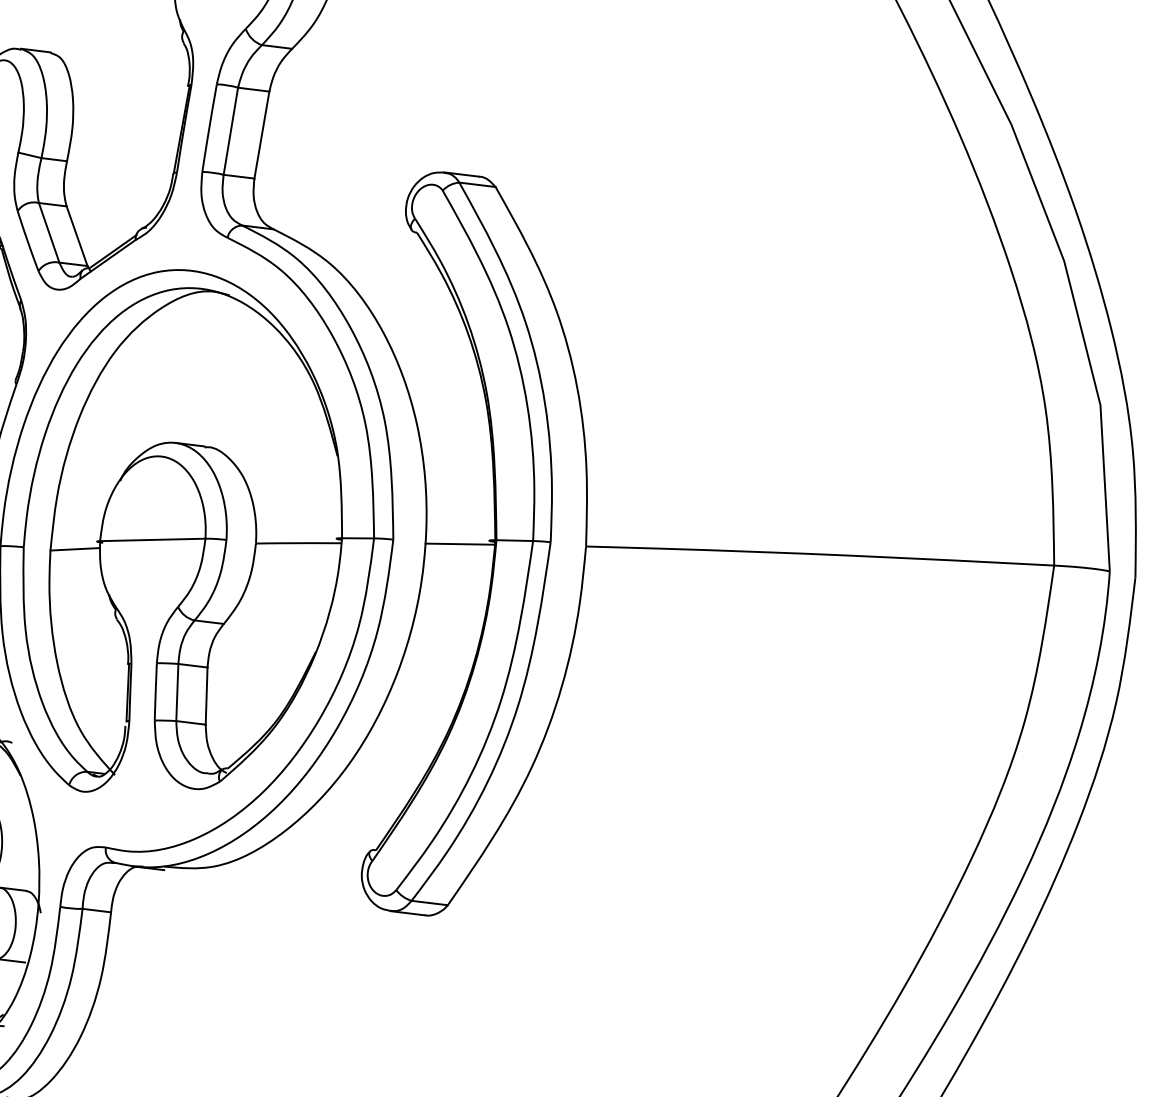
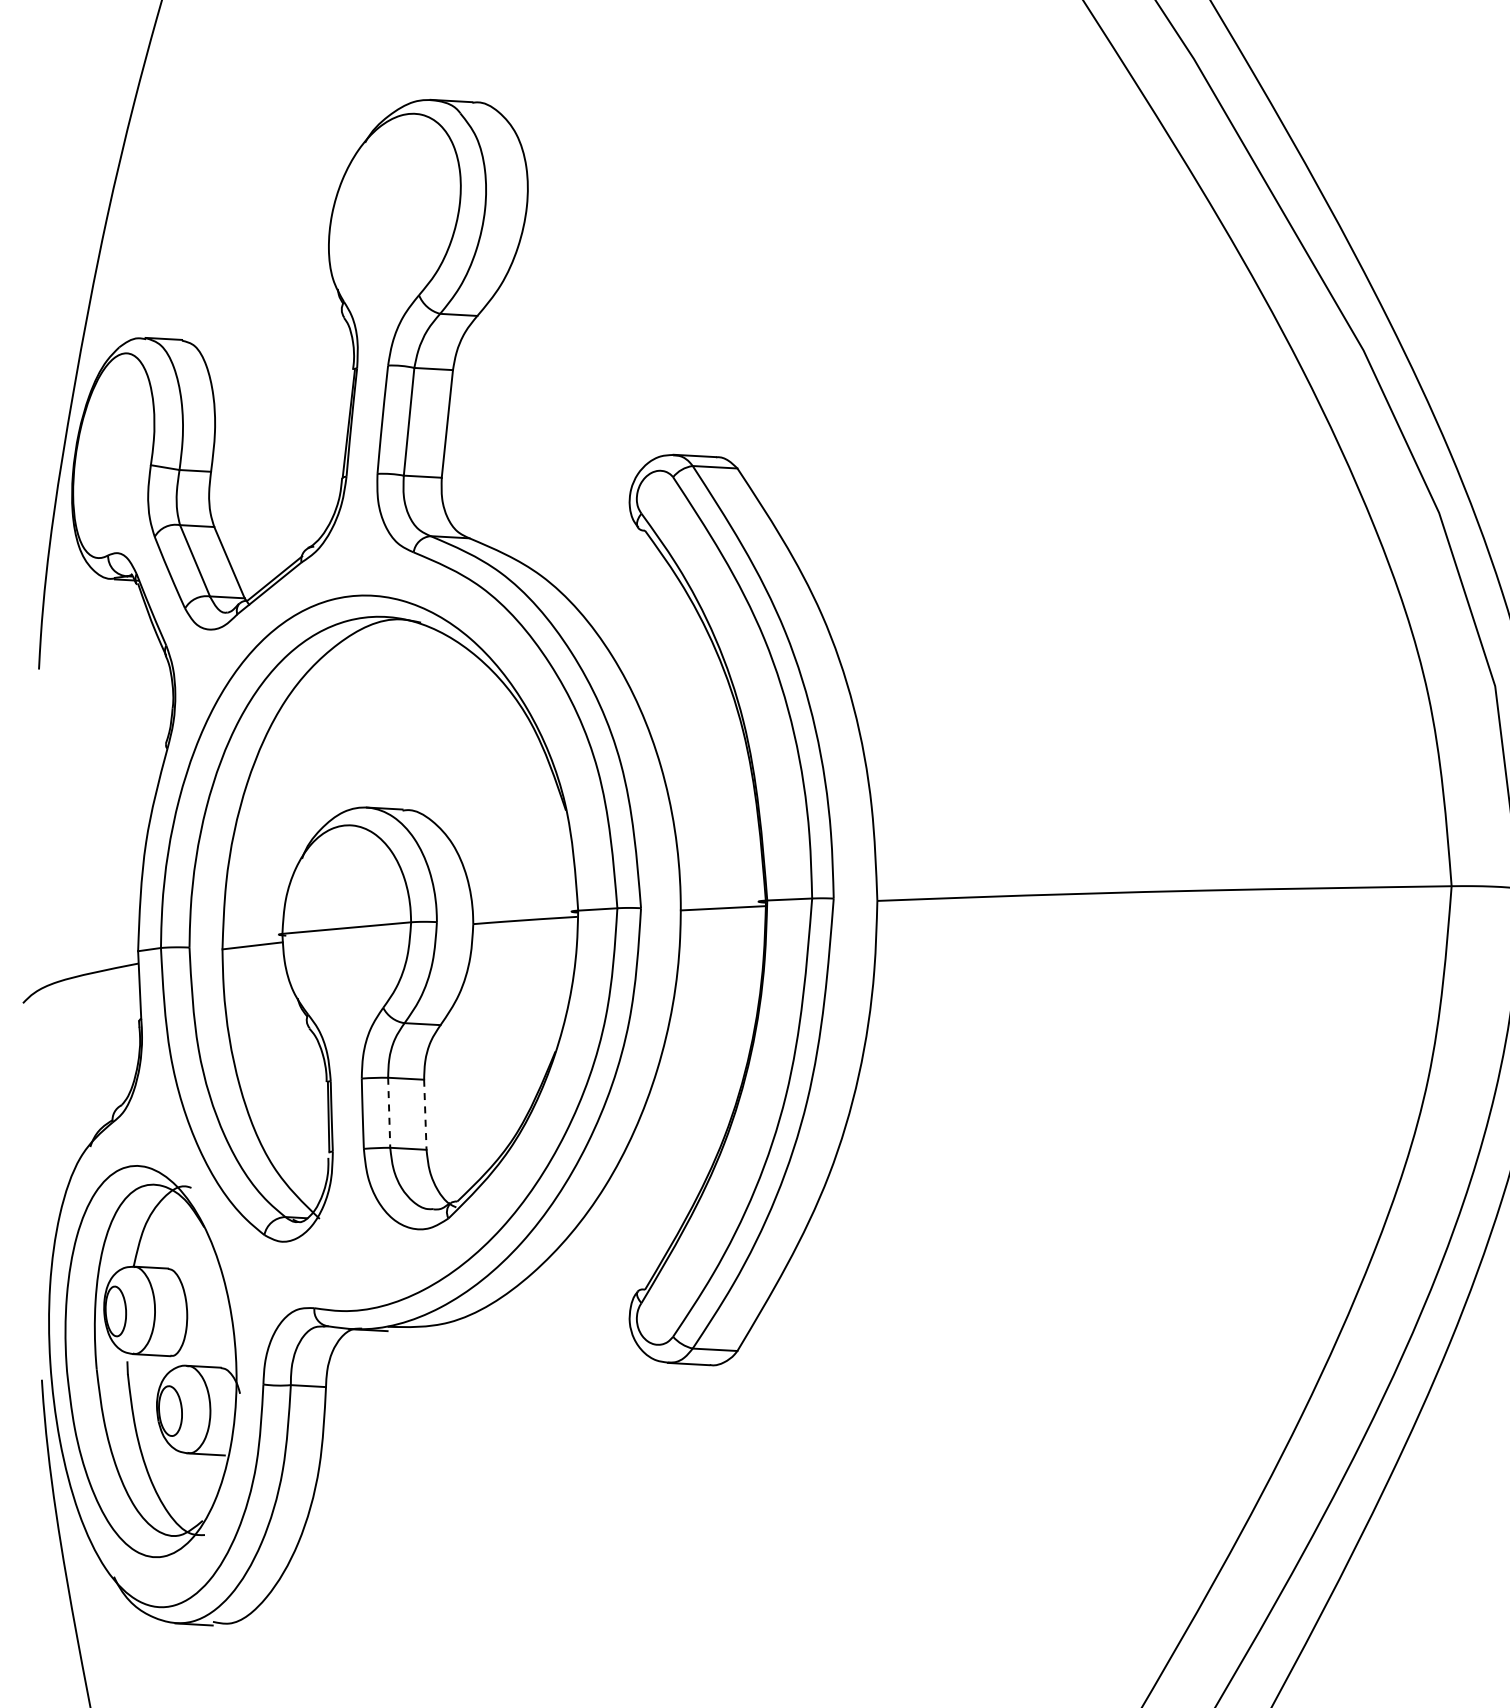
line: (177, 693) -> (389, 1113), solid -> dashed
line: (206, 696) -> (425, 1115), solid -> dashed

